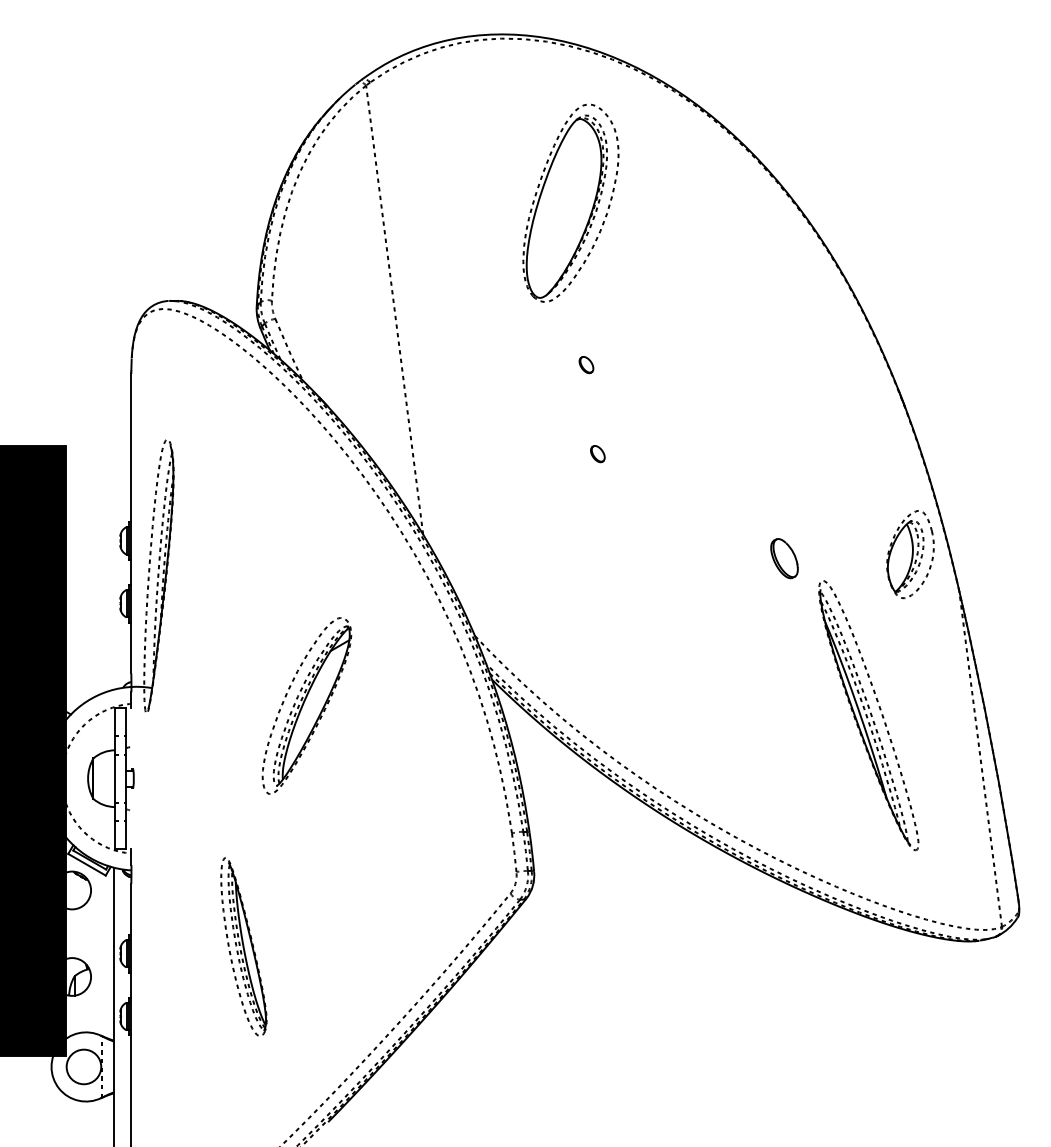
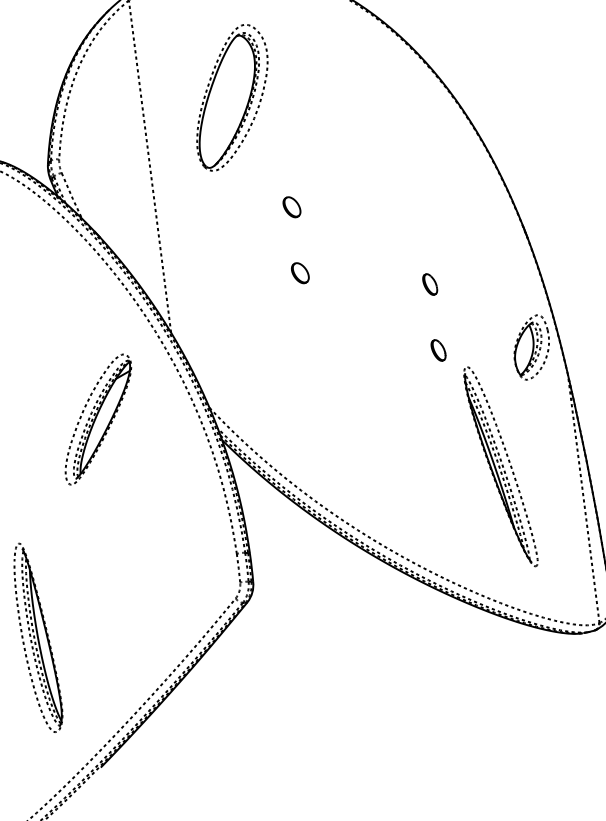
part: (570, 202) -> (232, 97), moved
part: (586, 364) -> (292, 206), size x1.67
part: (597, 453) -> (300, 272), size x1.67
part: (772, 469) -> (429, 284), added
part: (784, 558) -> (438, 350), size x0.71
part: (306, 705) -> (98, 419), moved
part: (243, 946) -> (38, 637), size x1.43

